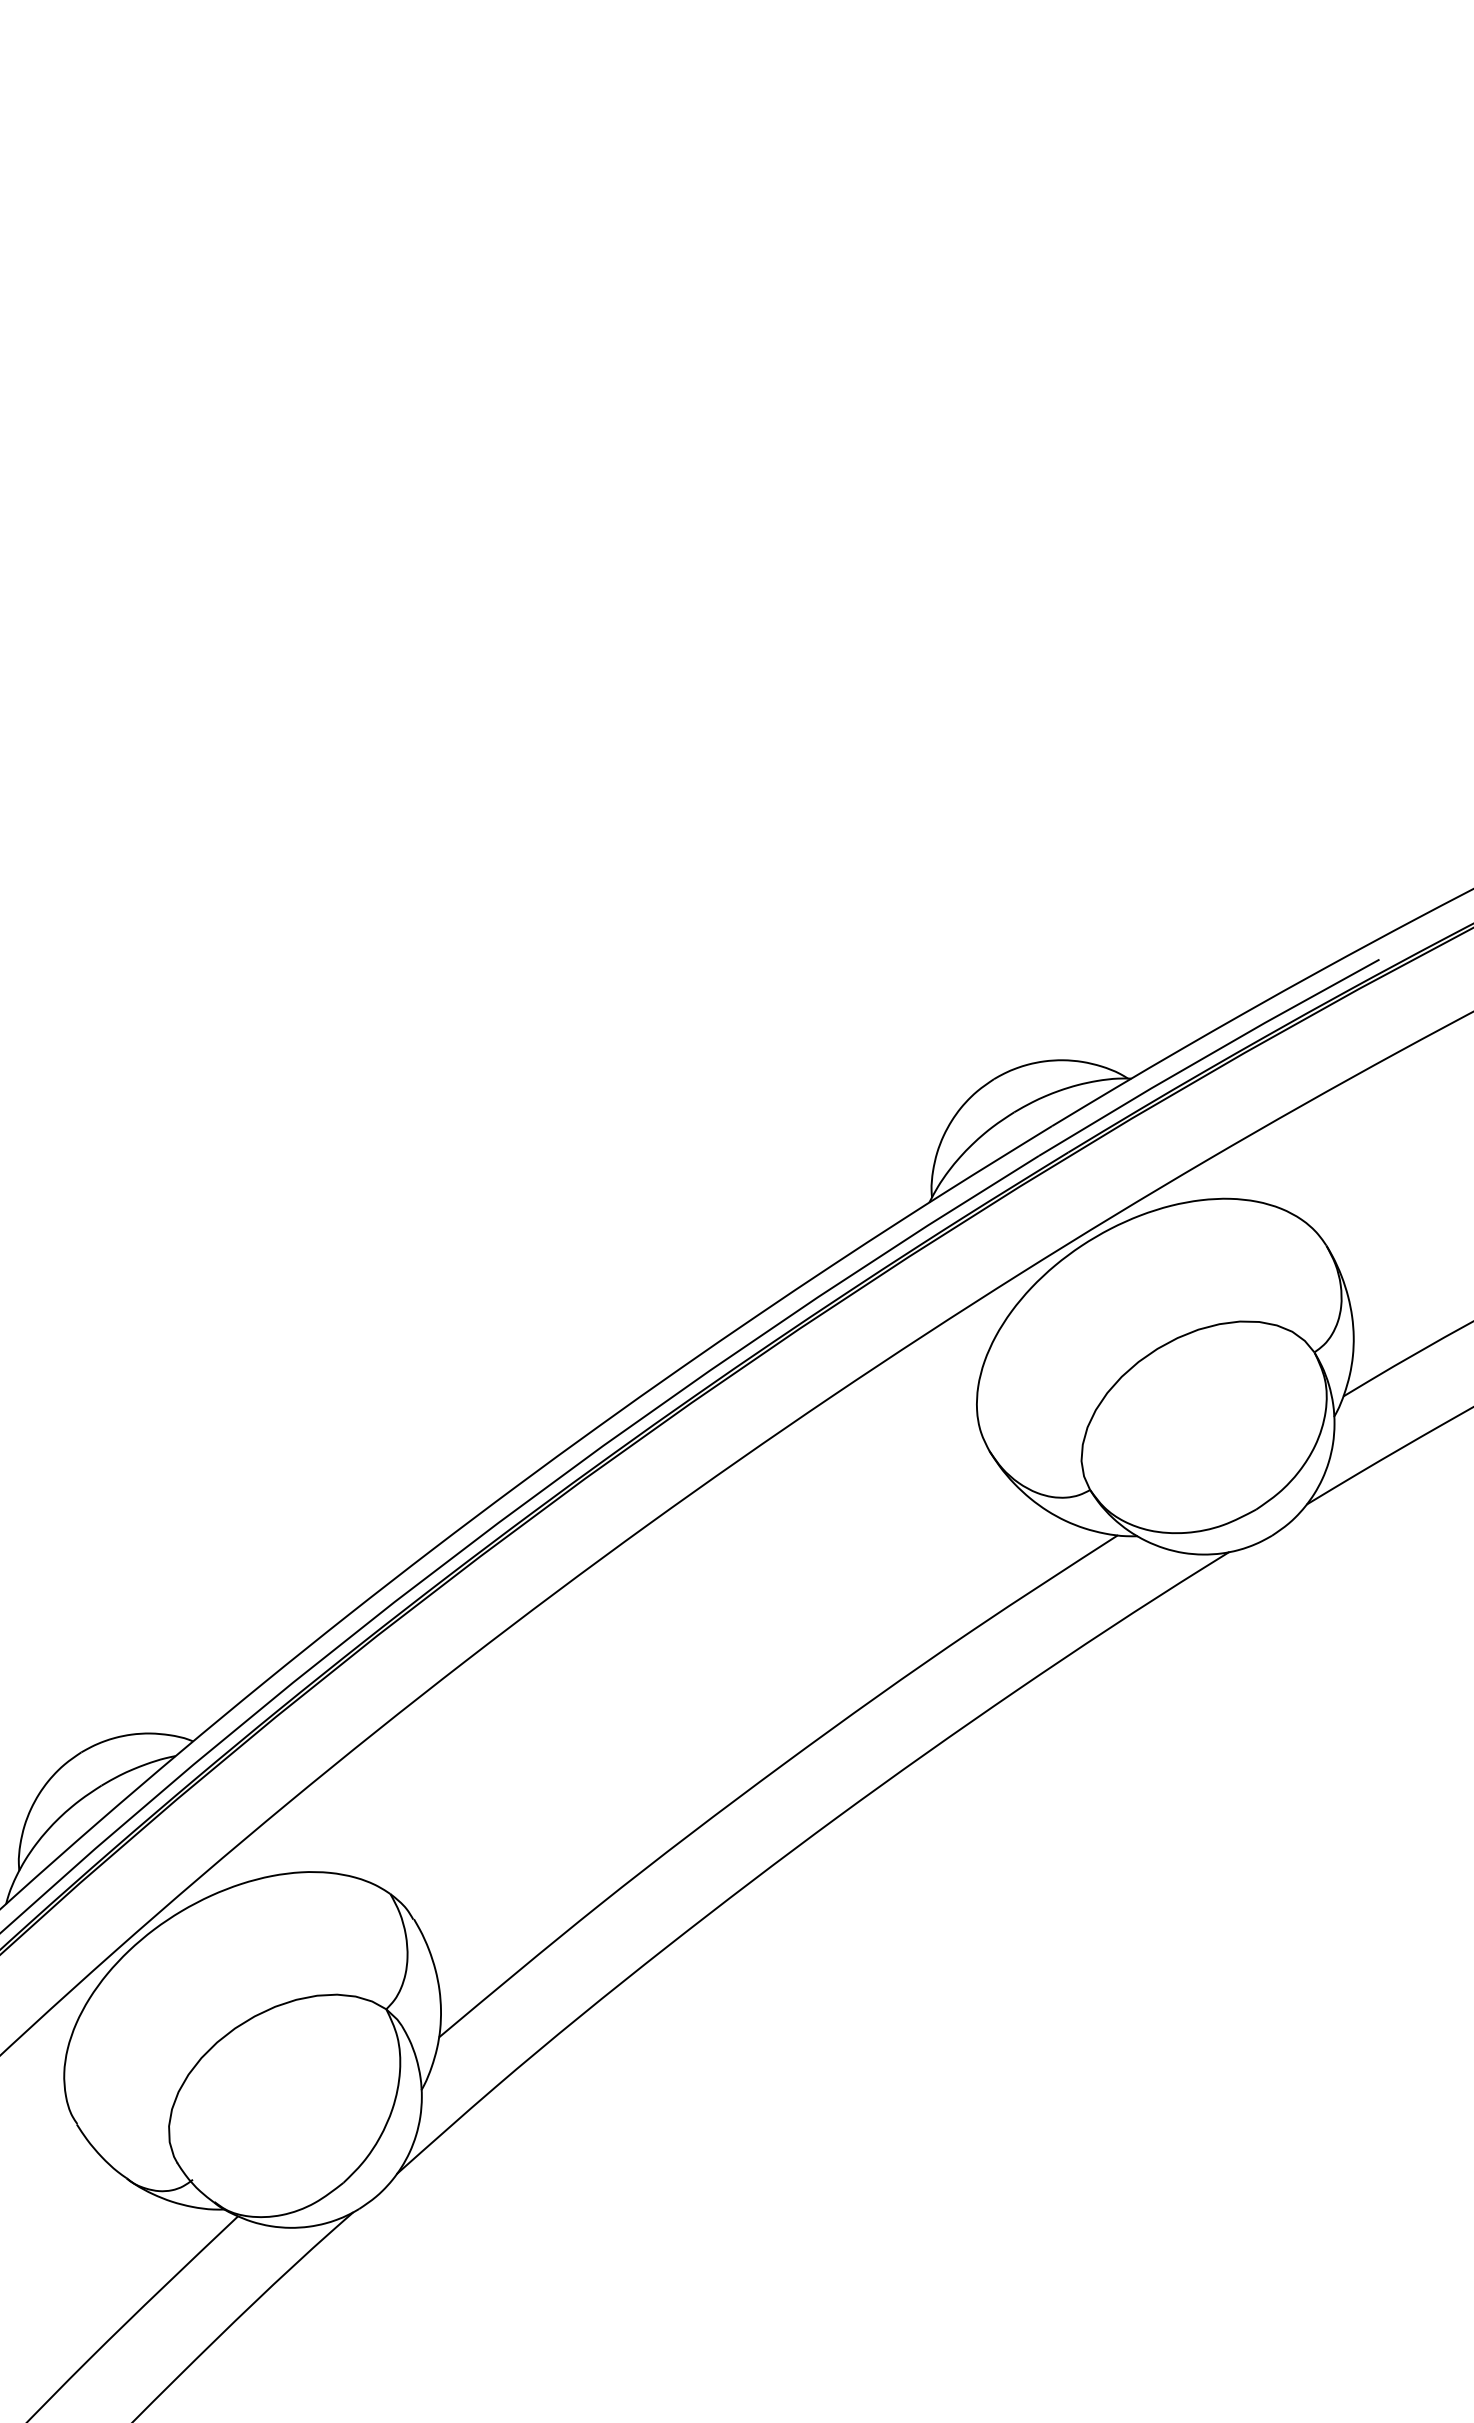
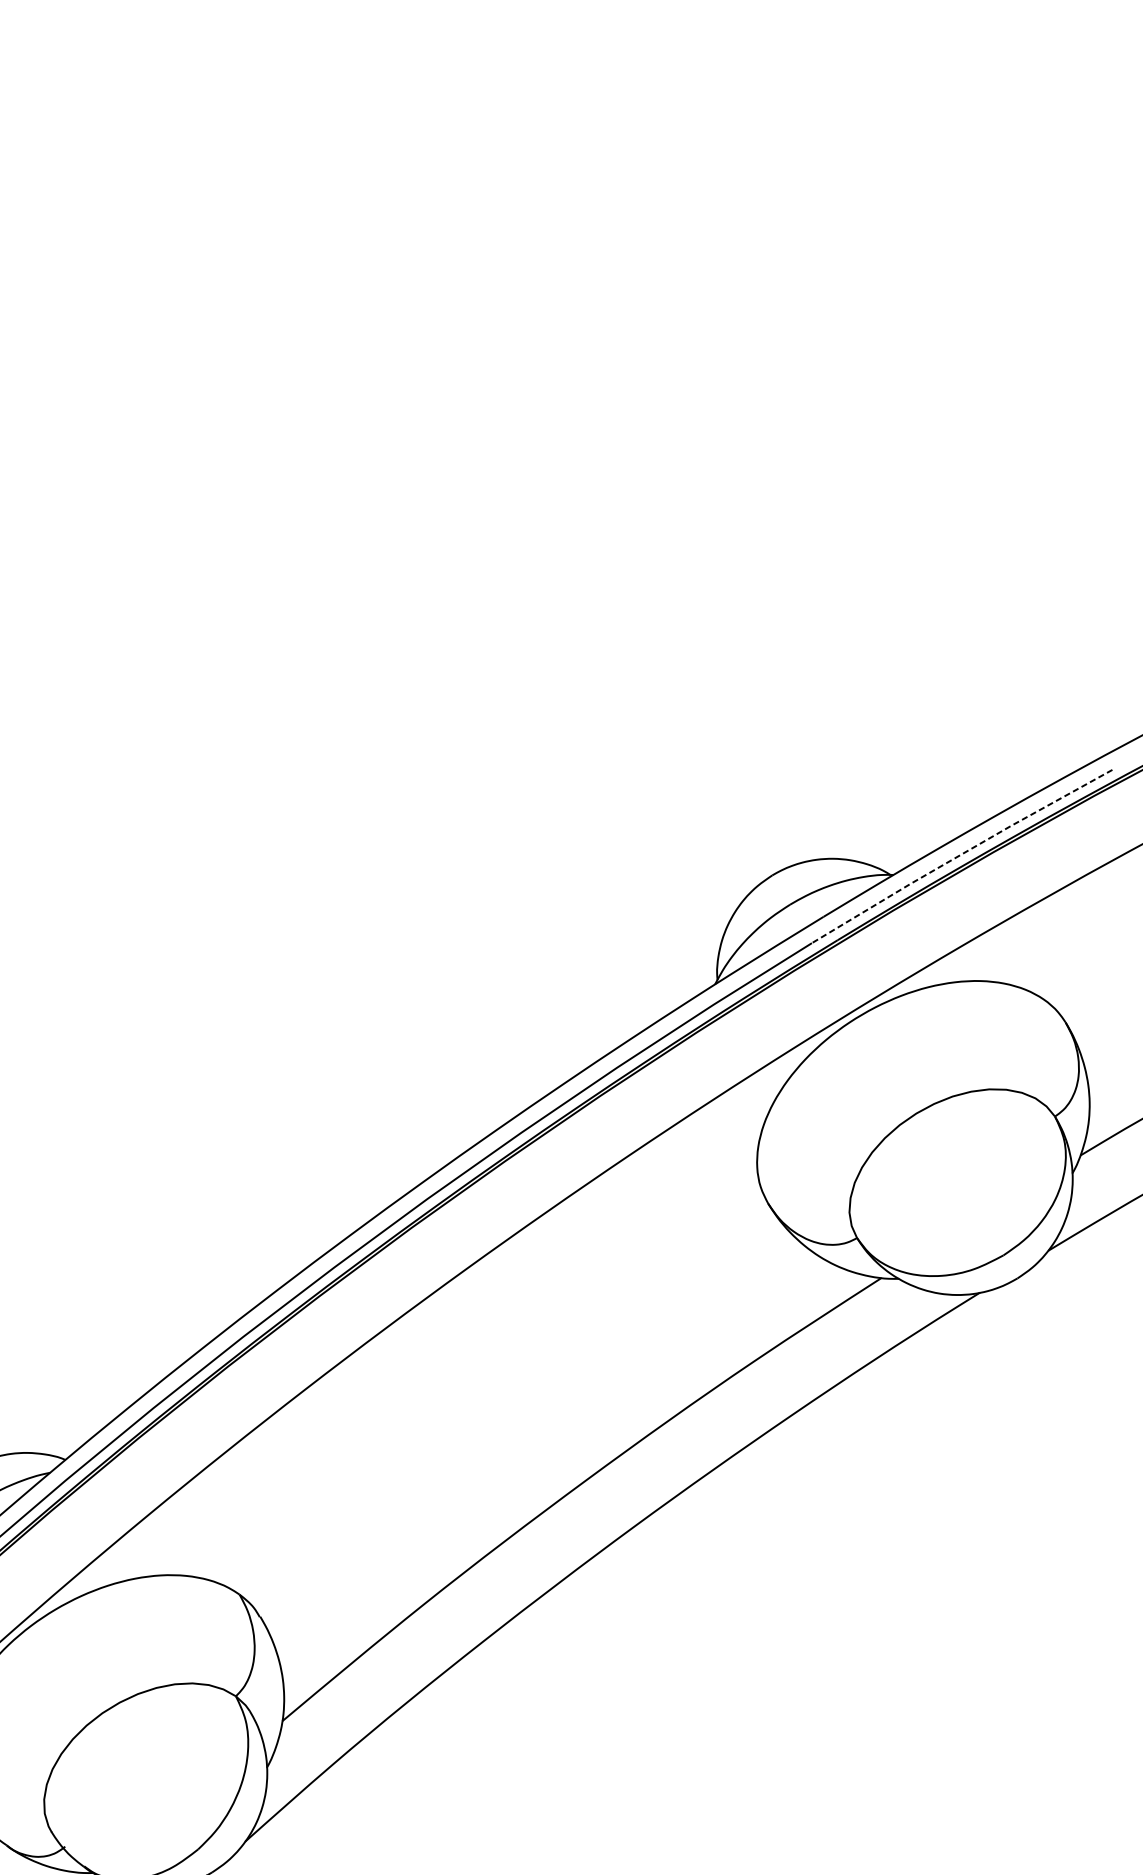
line: (1207, 1056) -> (960, 855), solid -> dashed

